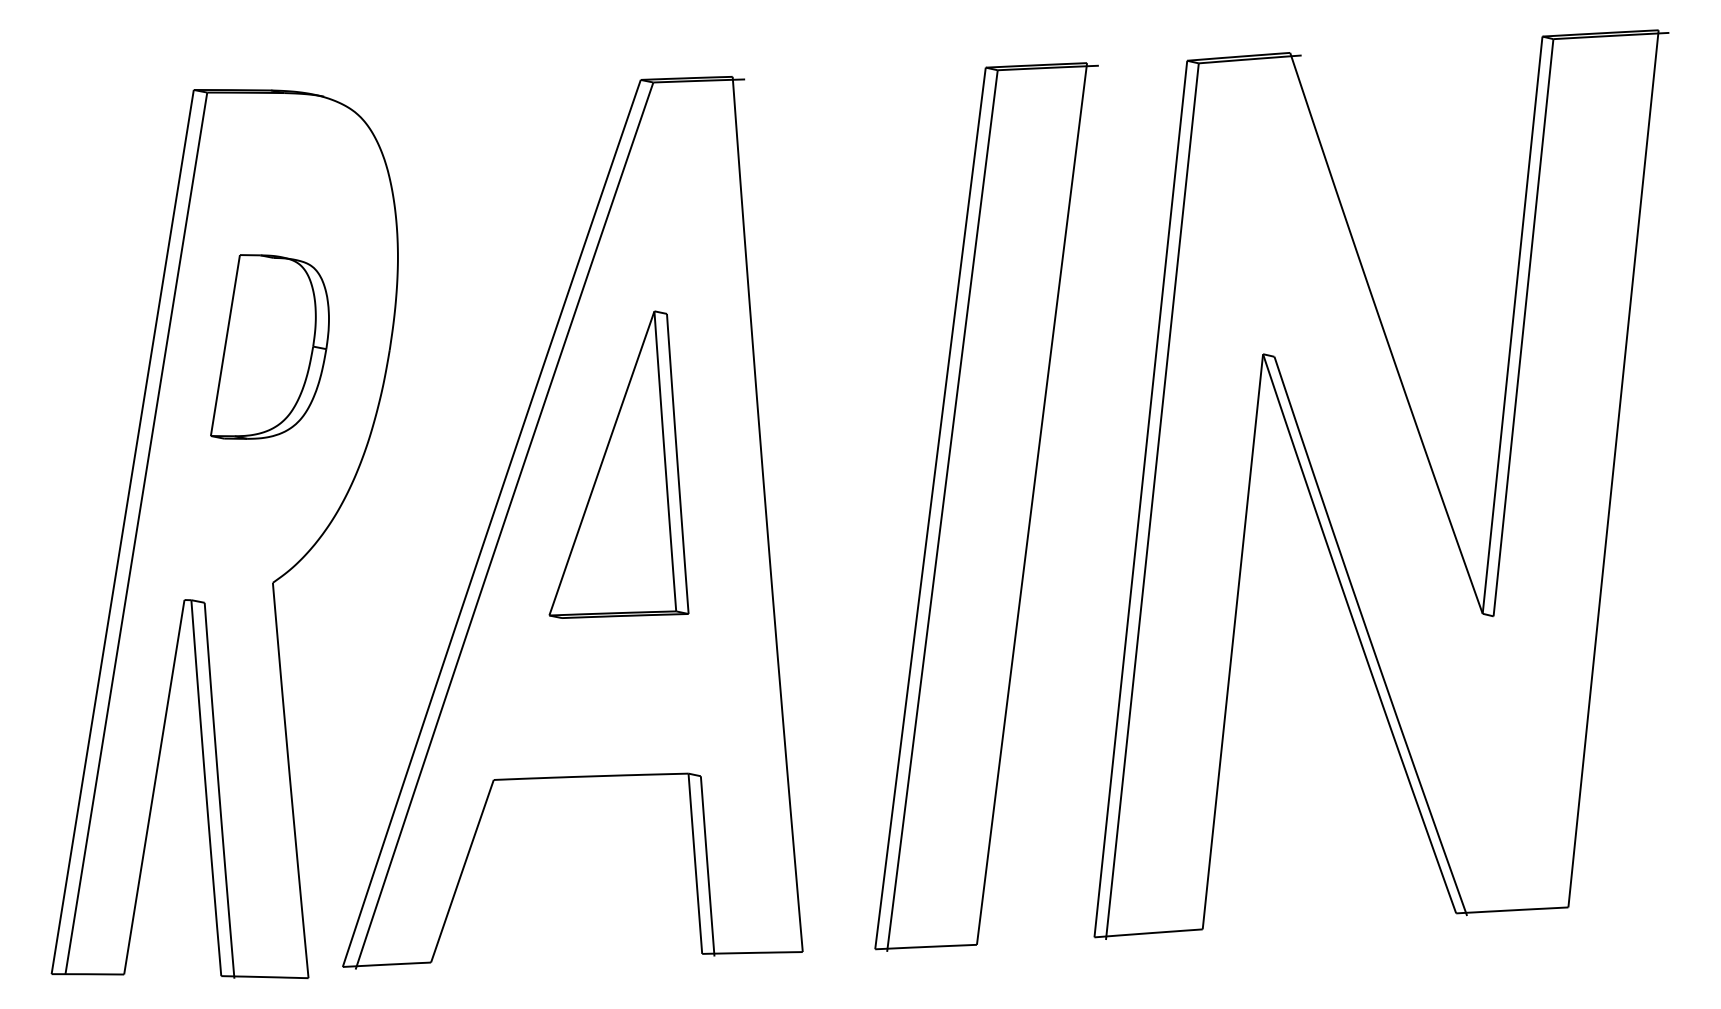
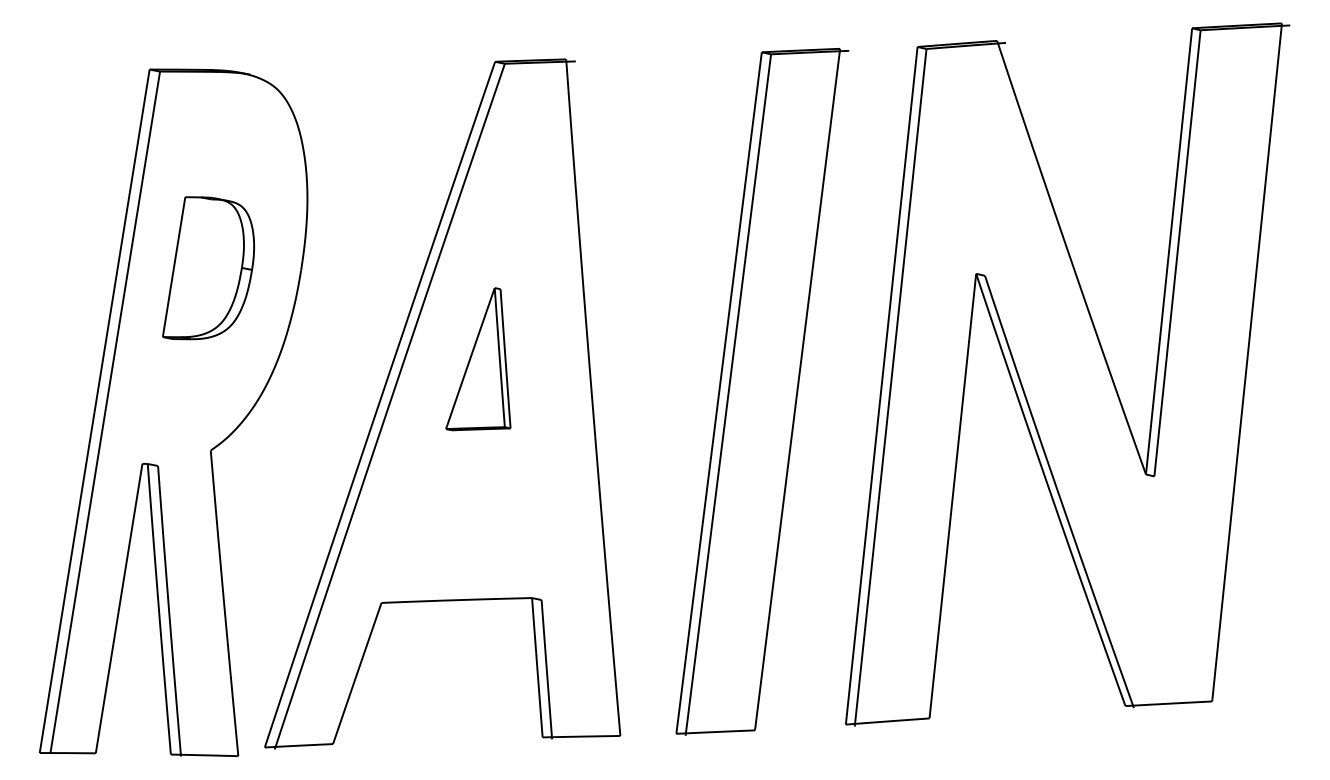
part: (618, 464) -> (477, 359), size x0.6

